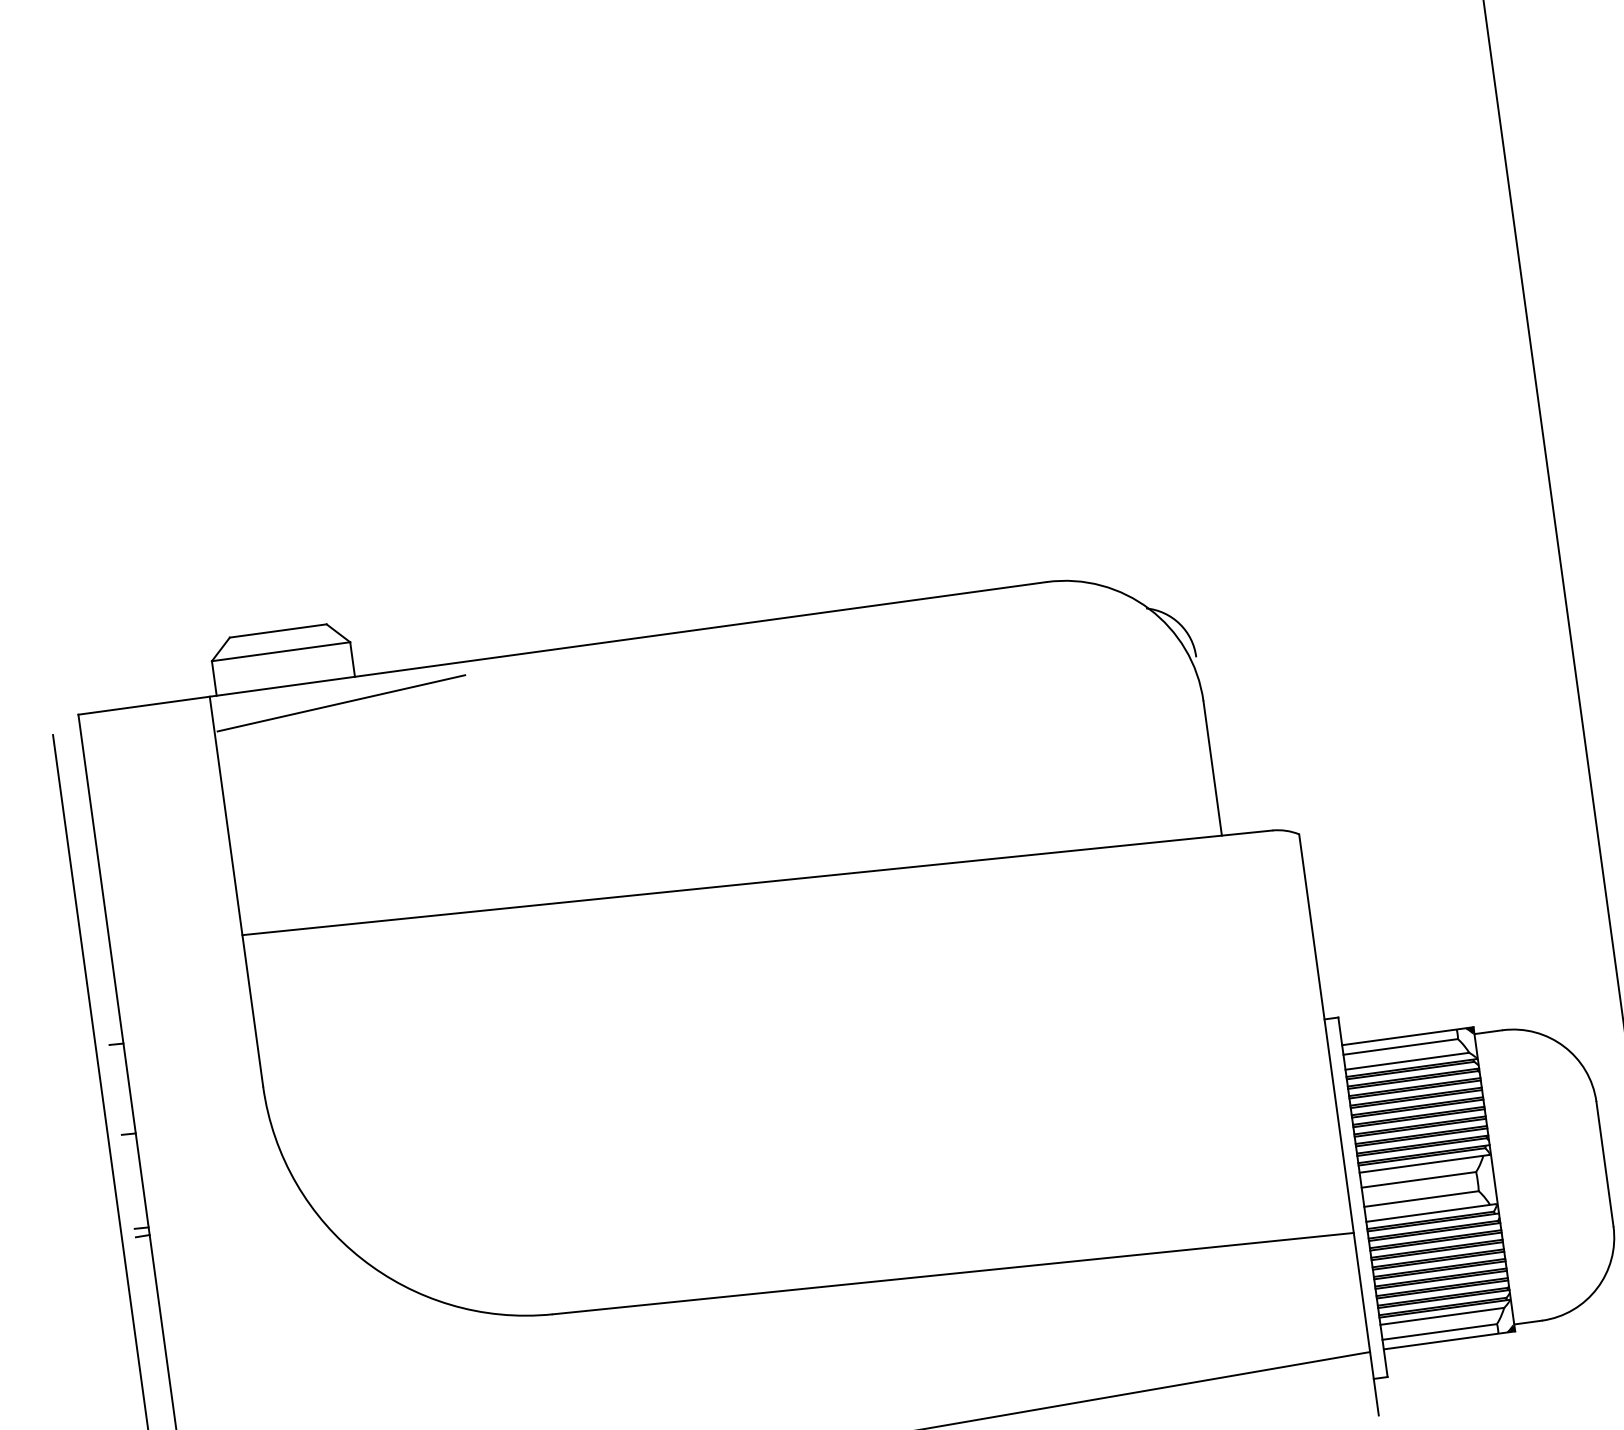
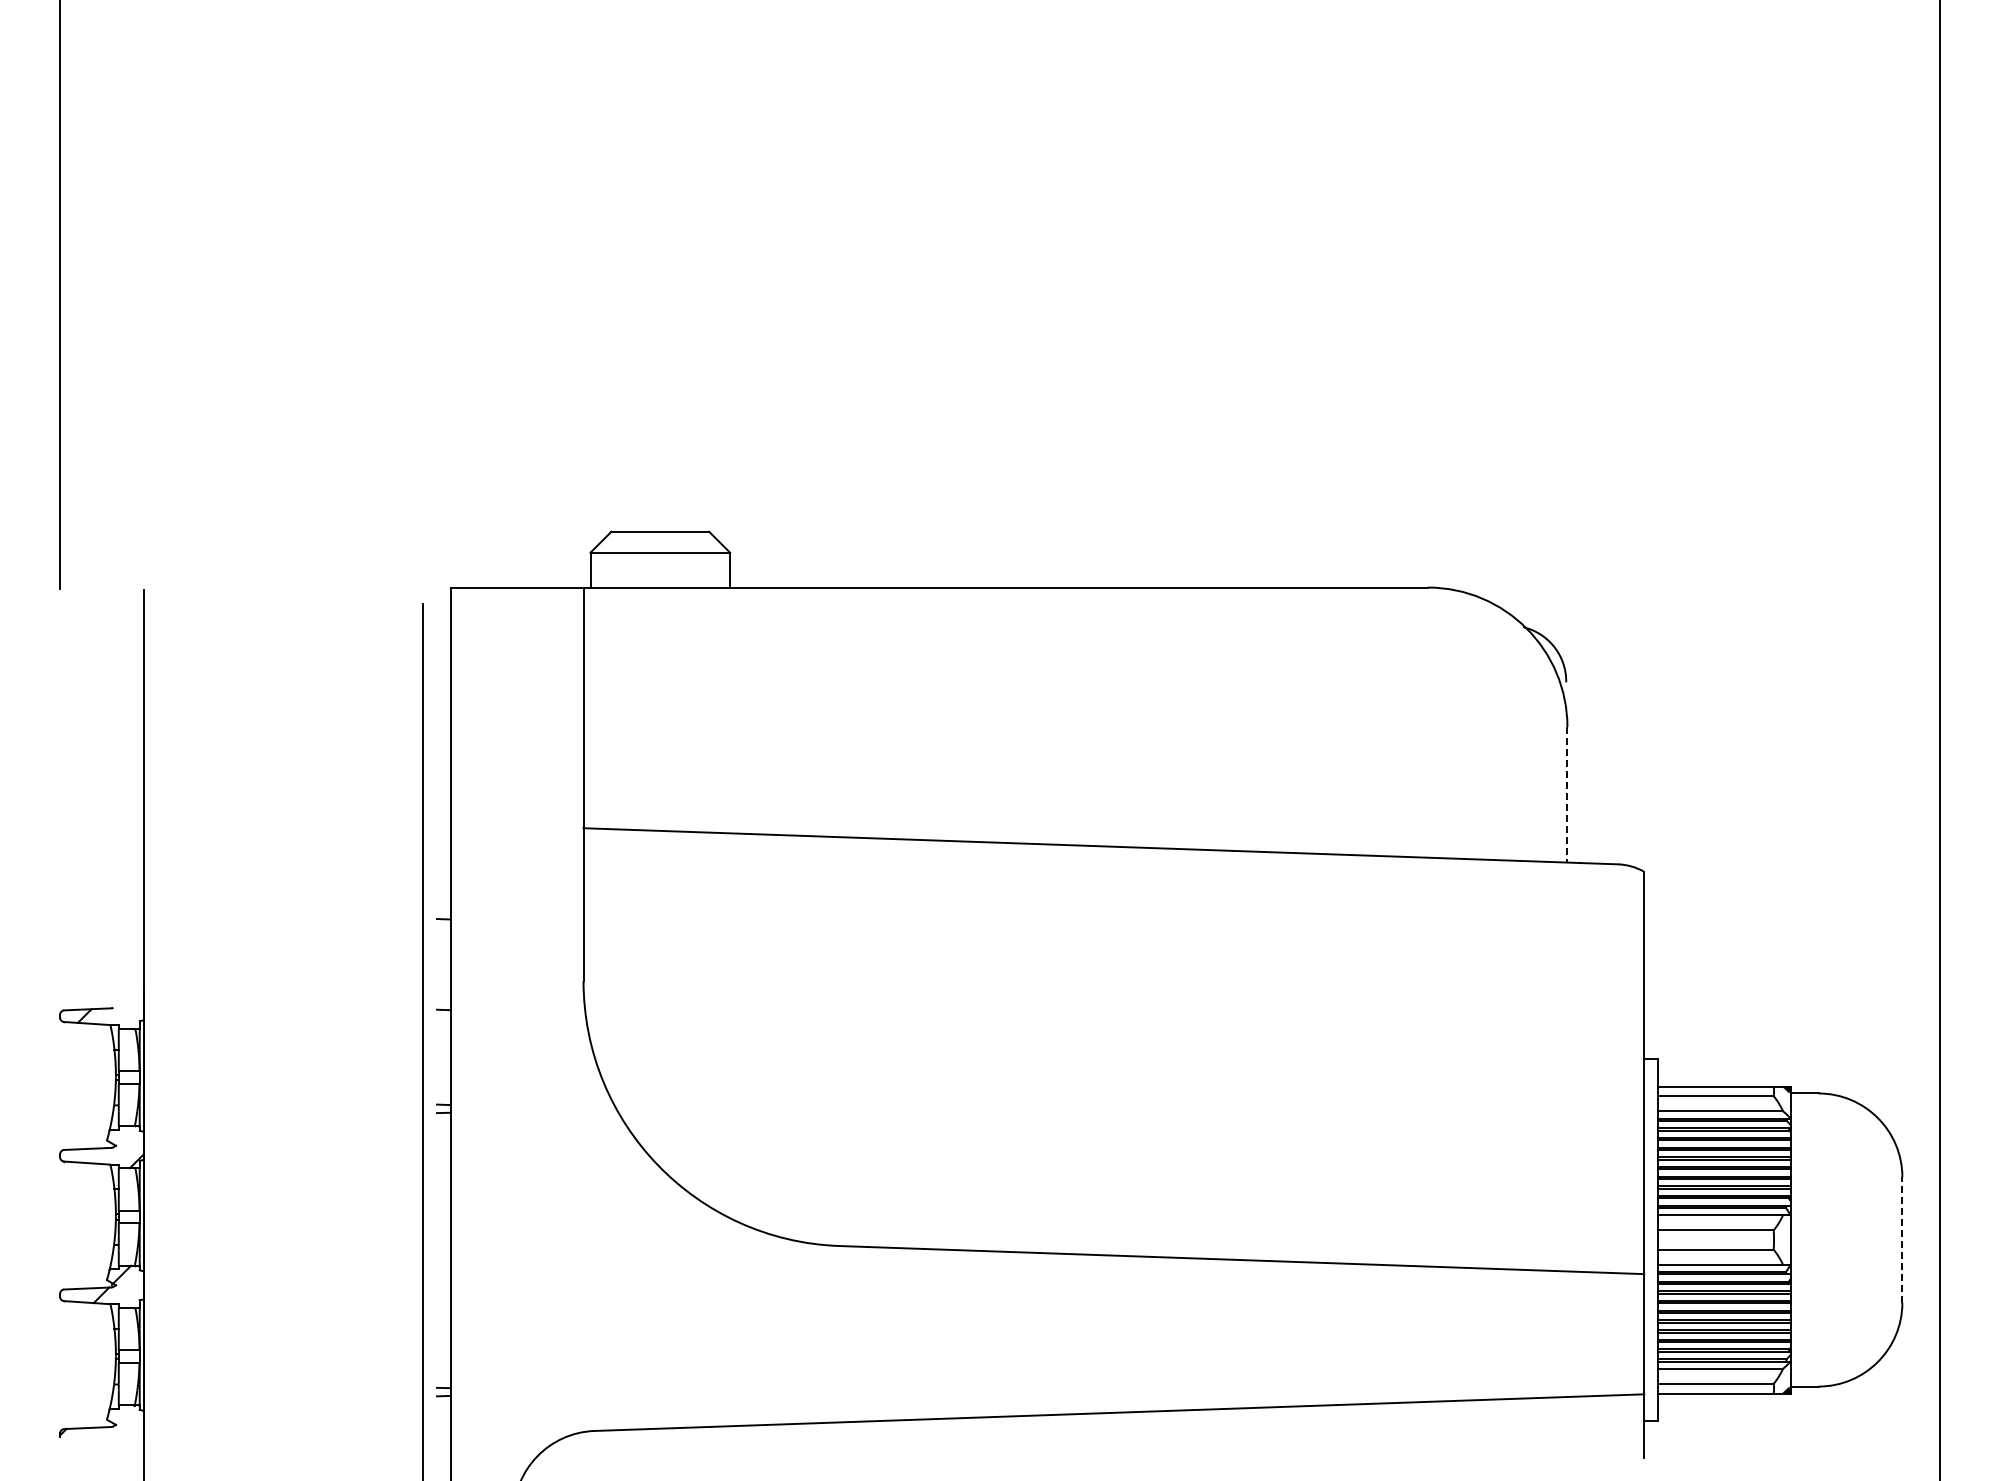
line: (340, 702) -> (712, 611), removed
line: (1212, 768) -> (1567, 794), solid -> dashed
line: (1605, 1164) -> (1902, 1240), solid -> dashed

